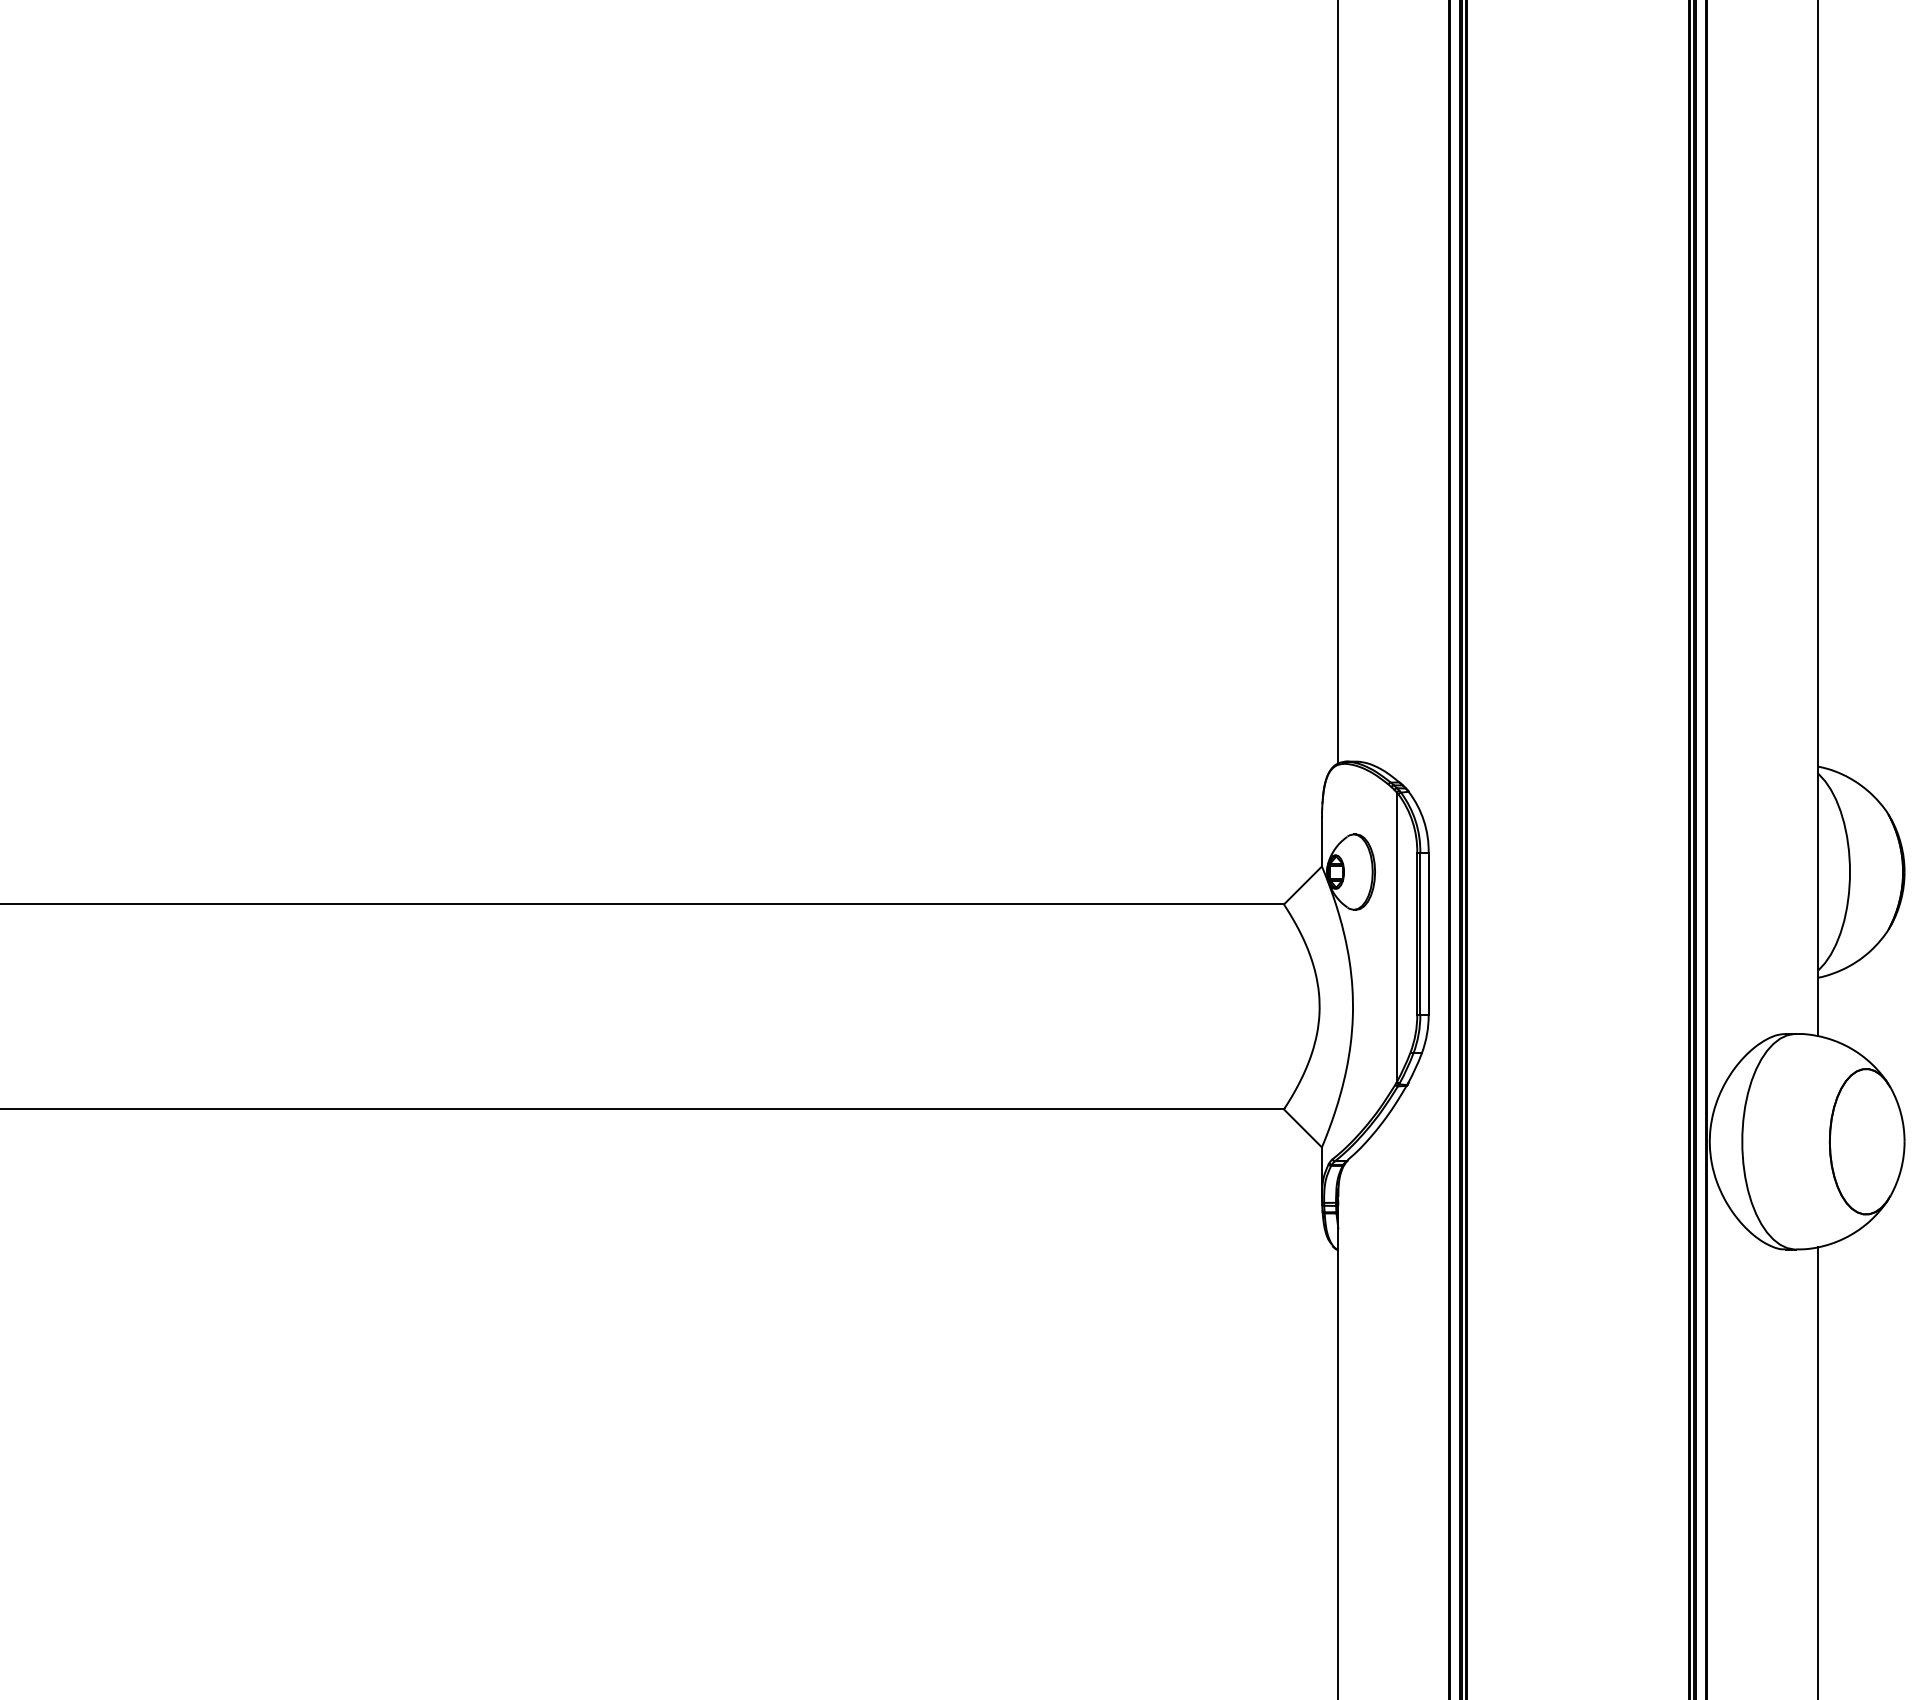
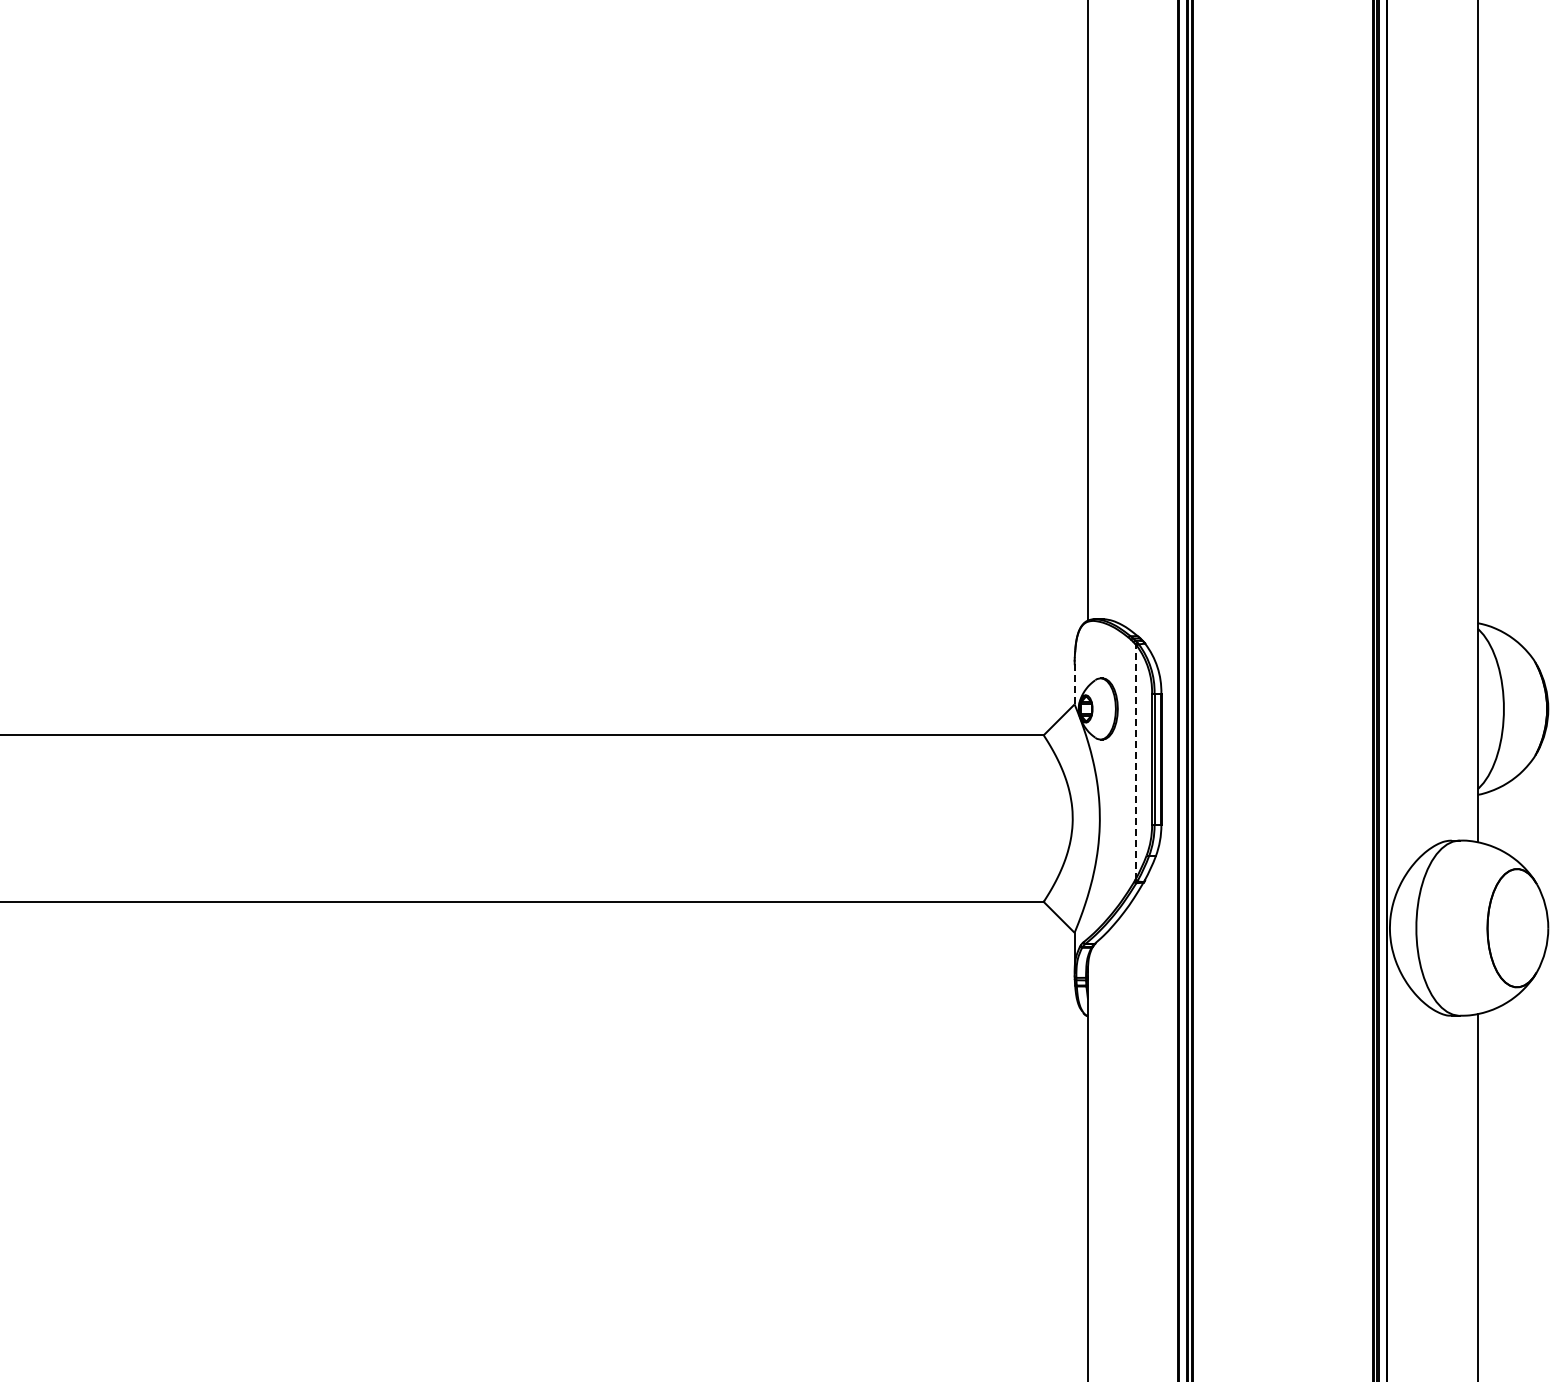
line: (1321, 842) -> (1074, 684), solid -> dashed
line: (1396, 936) -> (1135, 761), solid -> dashed

